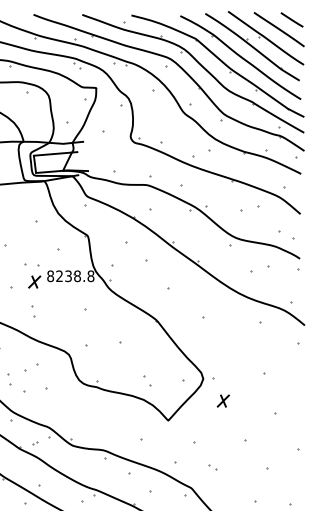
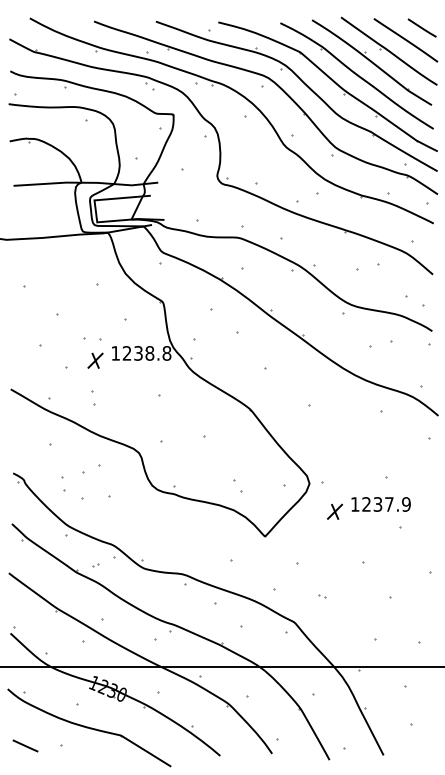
text: (50, 276) -> (115, 353), 8238.8 -> 1238.8
part: (259, 395) -> (380, 504), added
part: (213, 467) -> (322, 596), size x0.62

